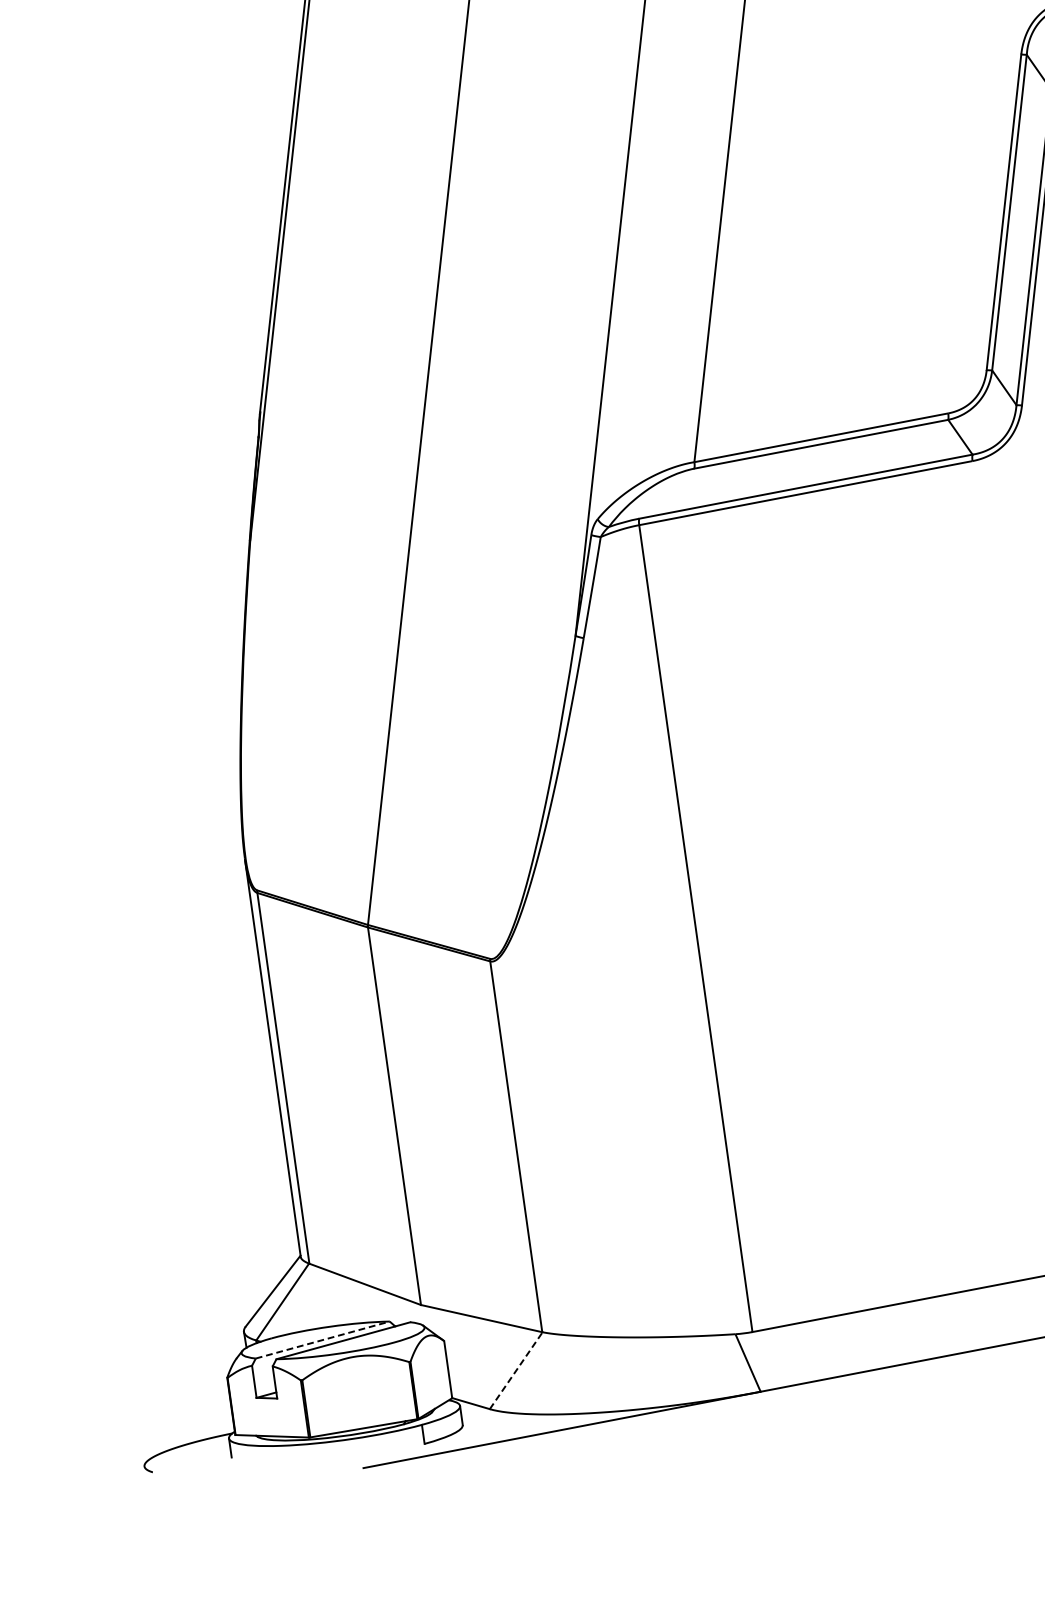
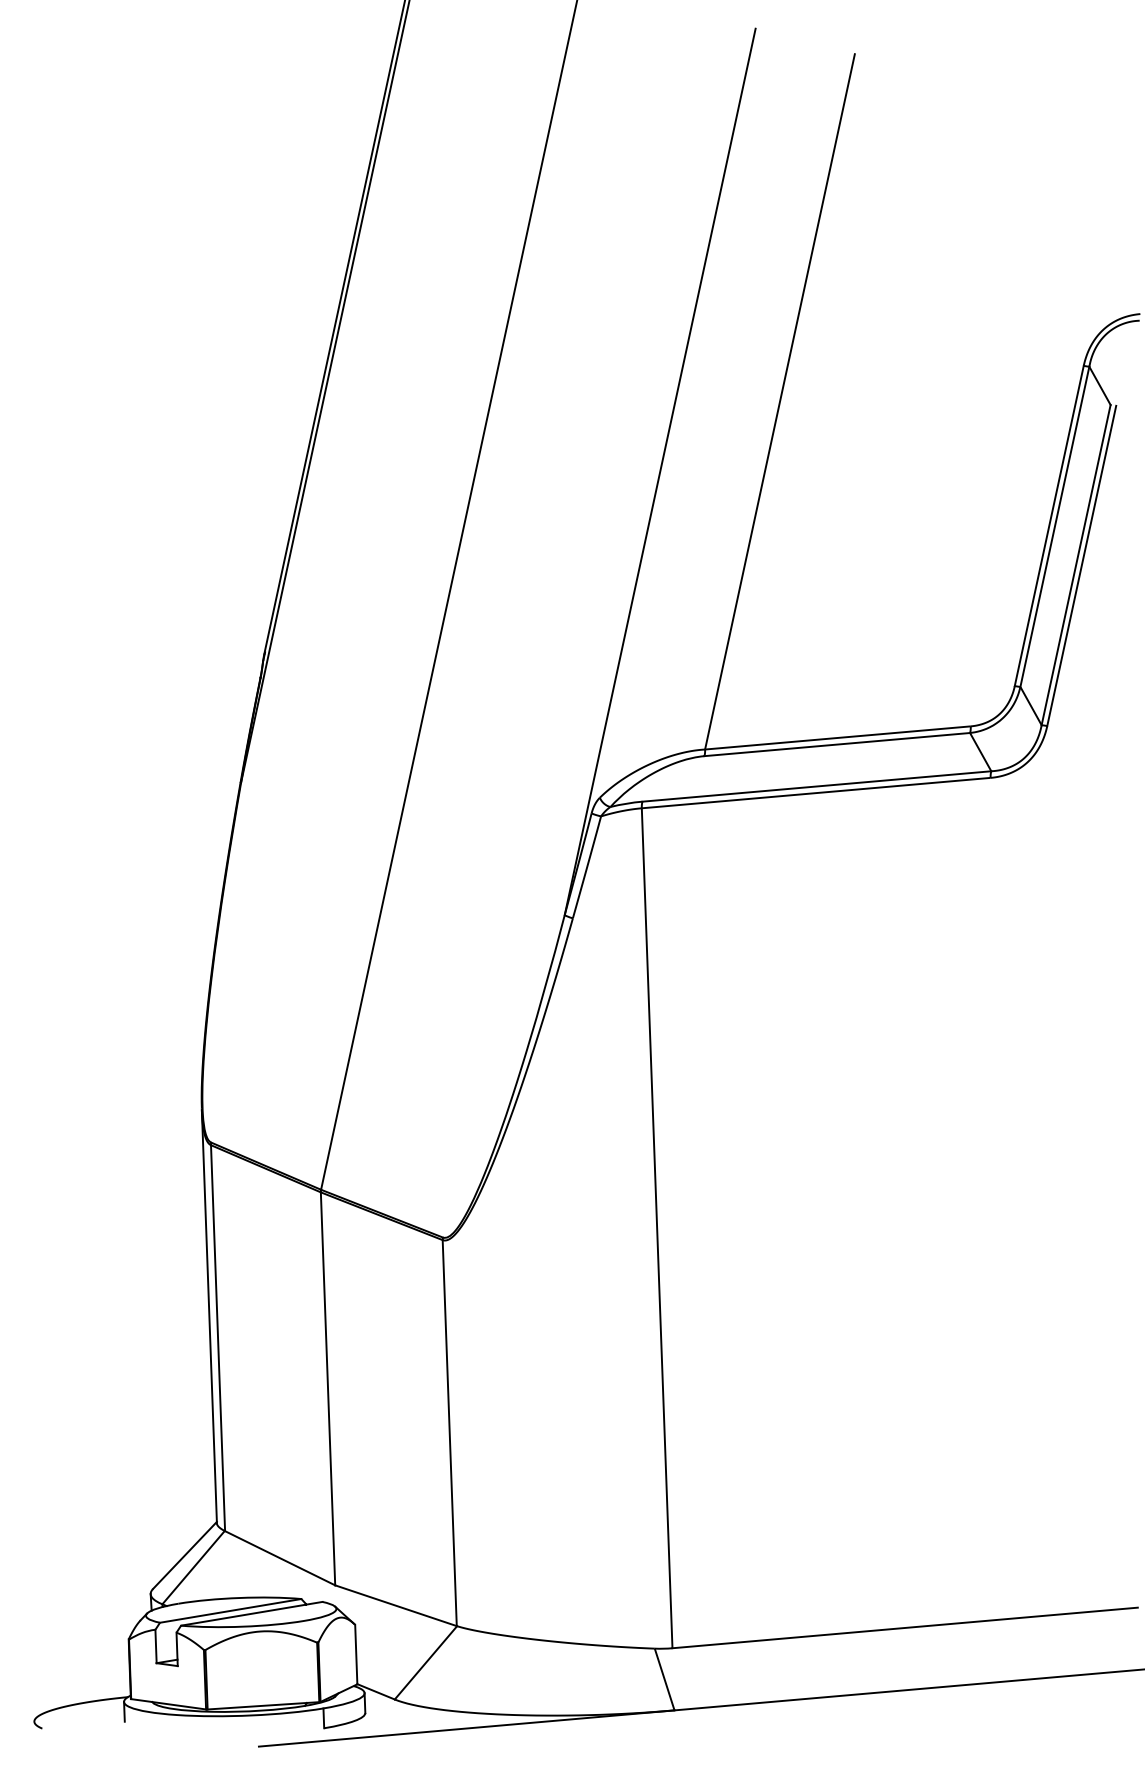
line: (322, 1339) -> (230, 1610), dashed -> solid
line: (516, 1370) -> (426, 1662), dashed -> solid

